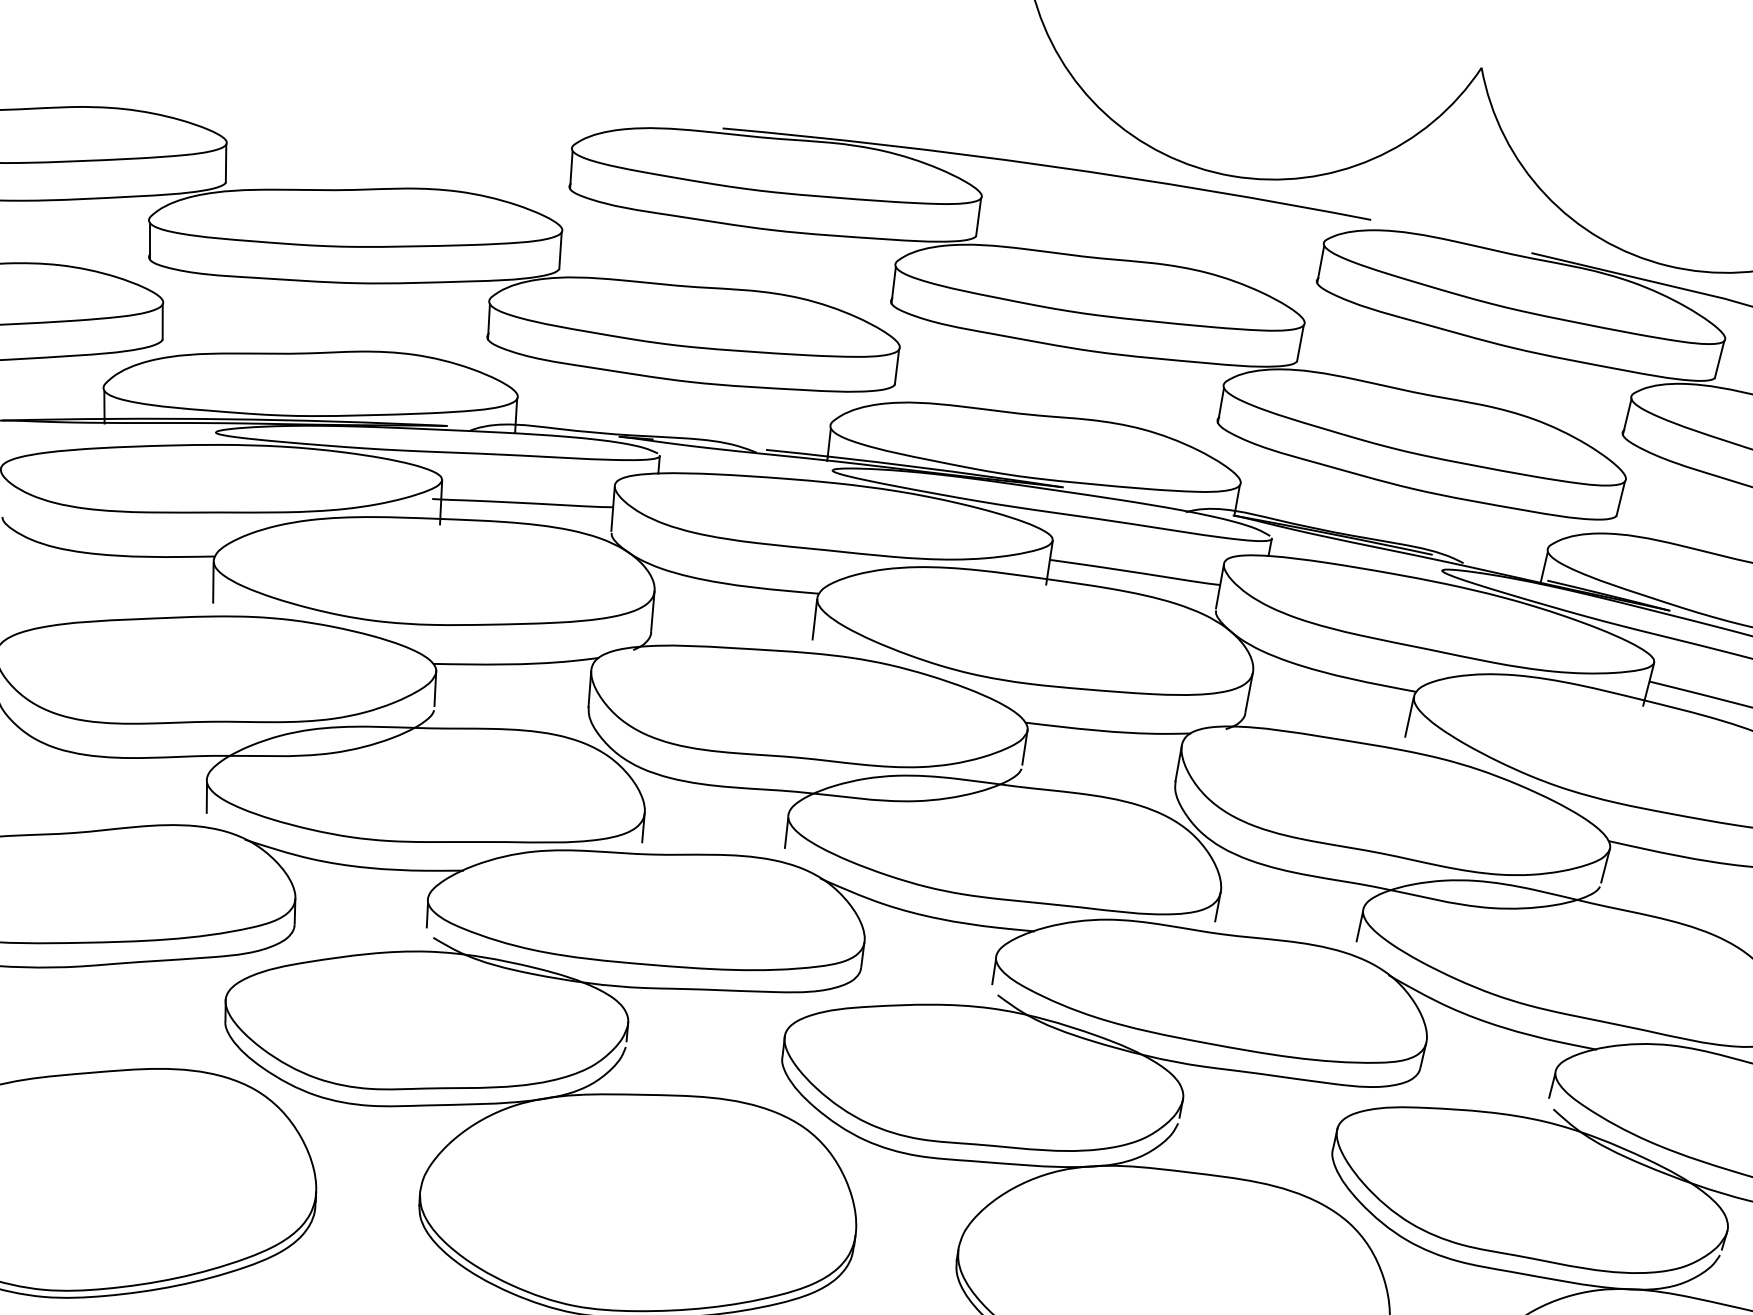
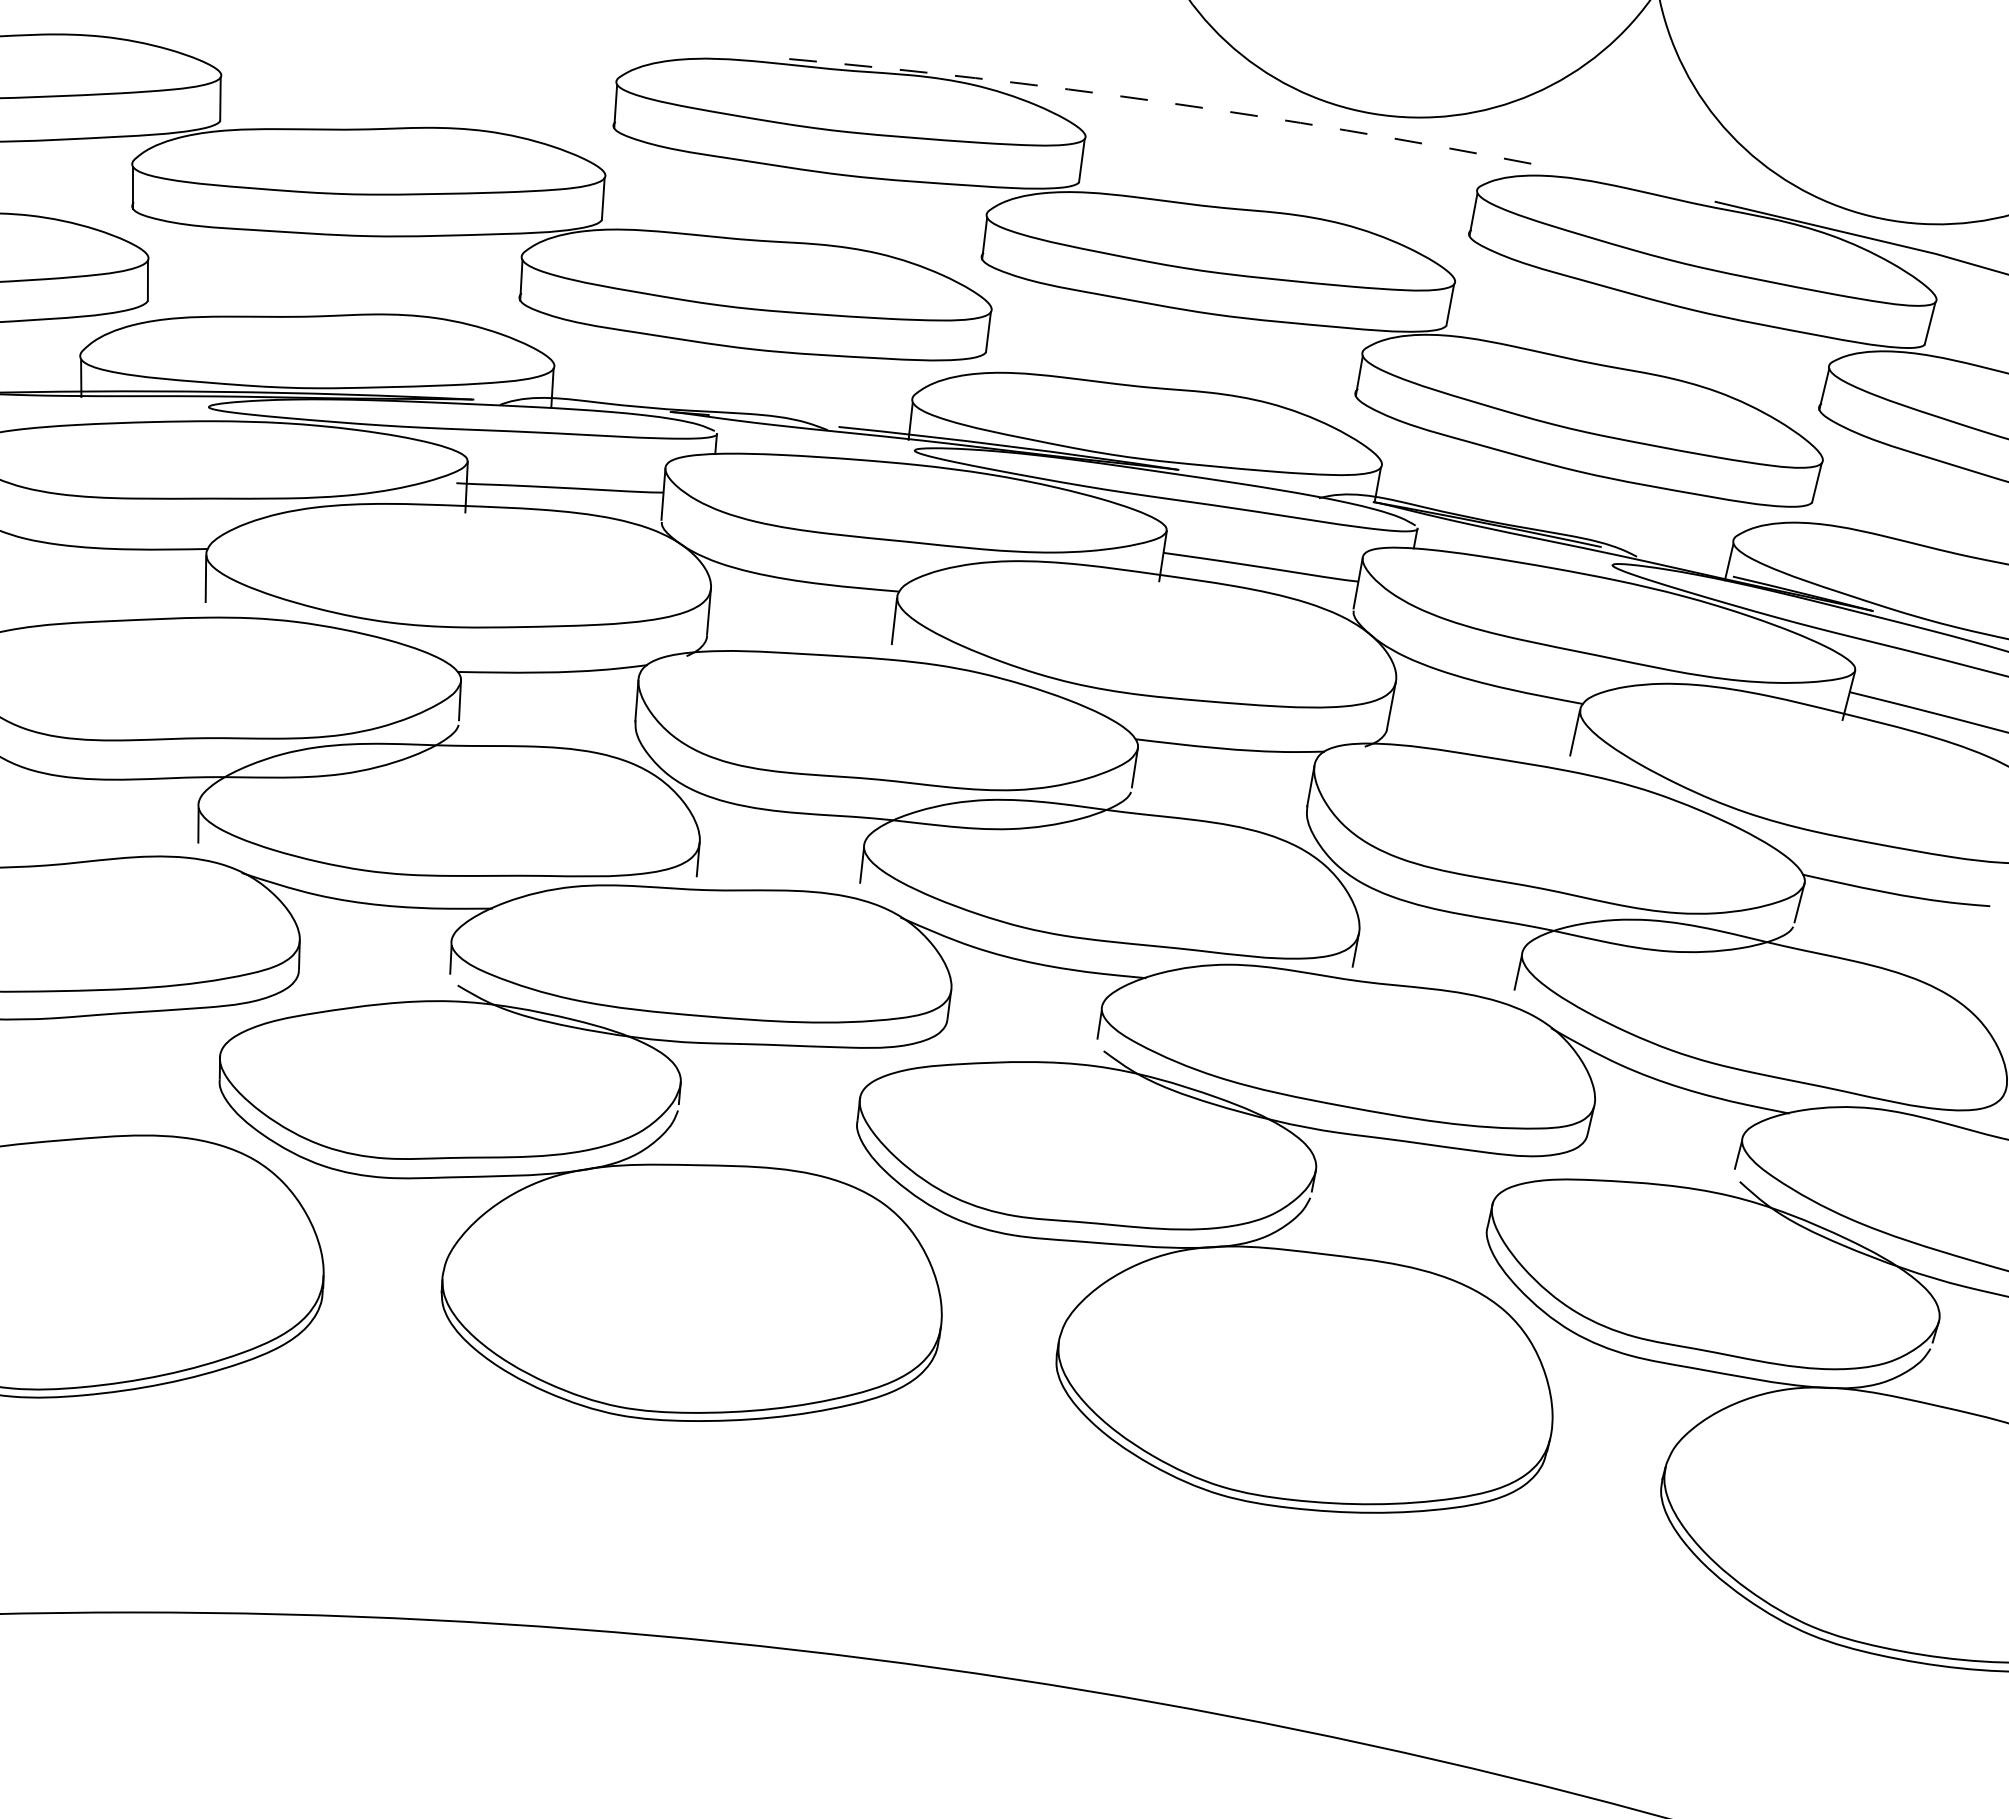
arc: (1048, 165) -> (1161, 101), solid -> dashed

